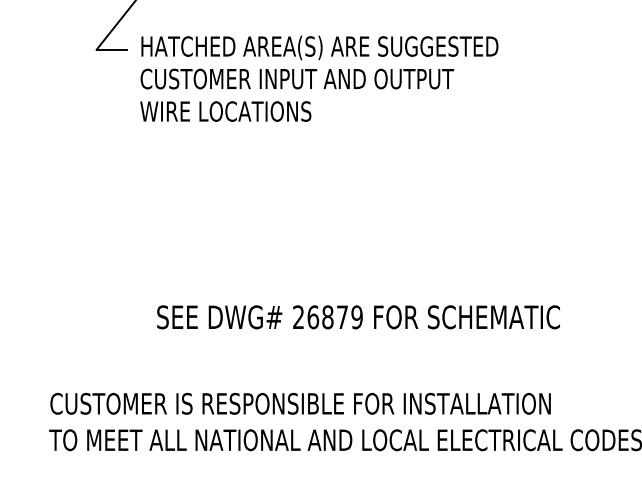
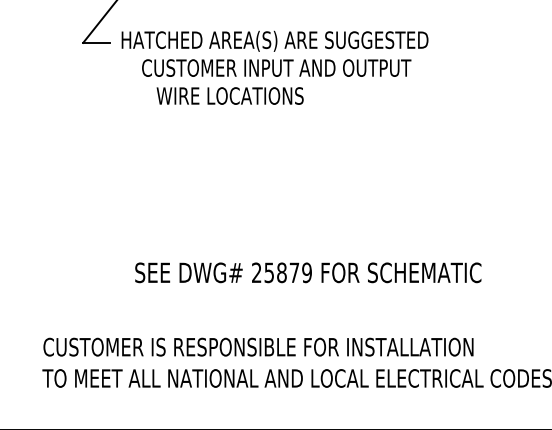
text: (297, 78) -> (276, 67), moved
text: (224, 110) -> (229, 95), moved
text: (313, 316) -> (269, 272), 26879 -> 25879

